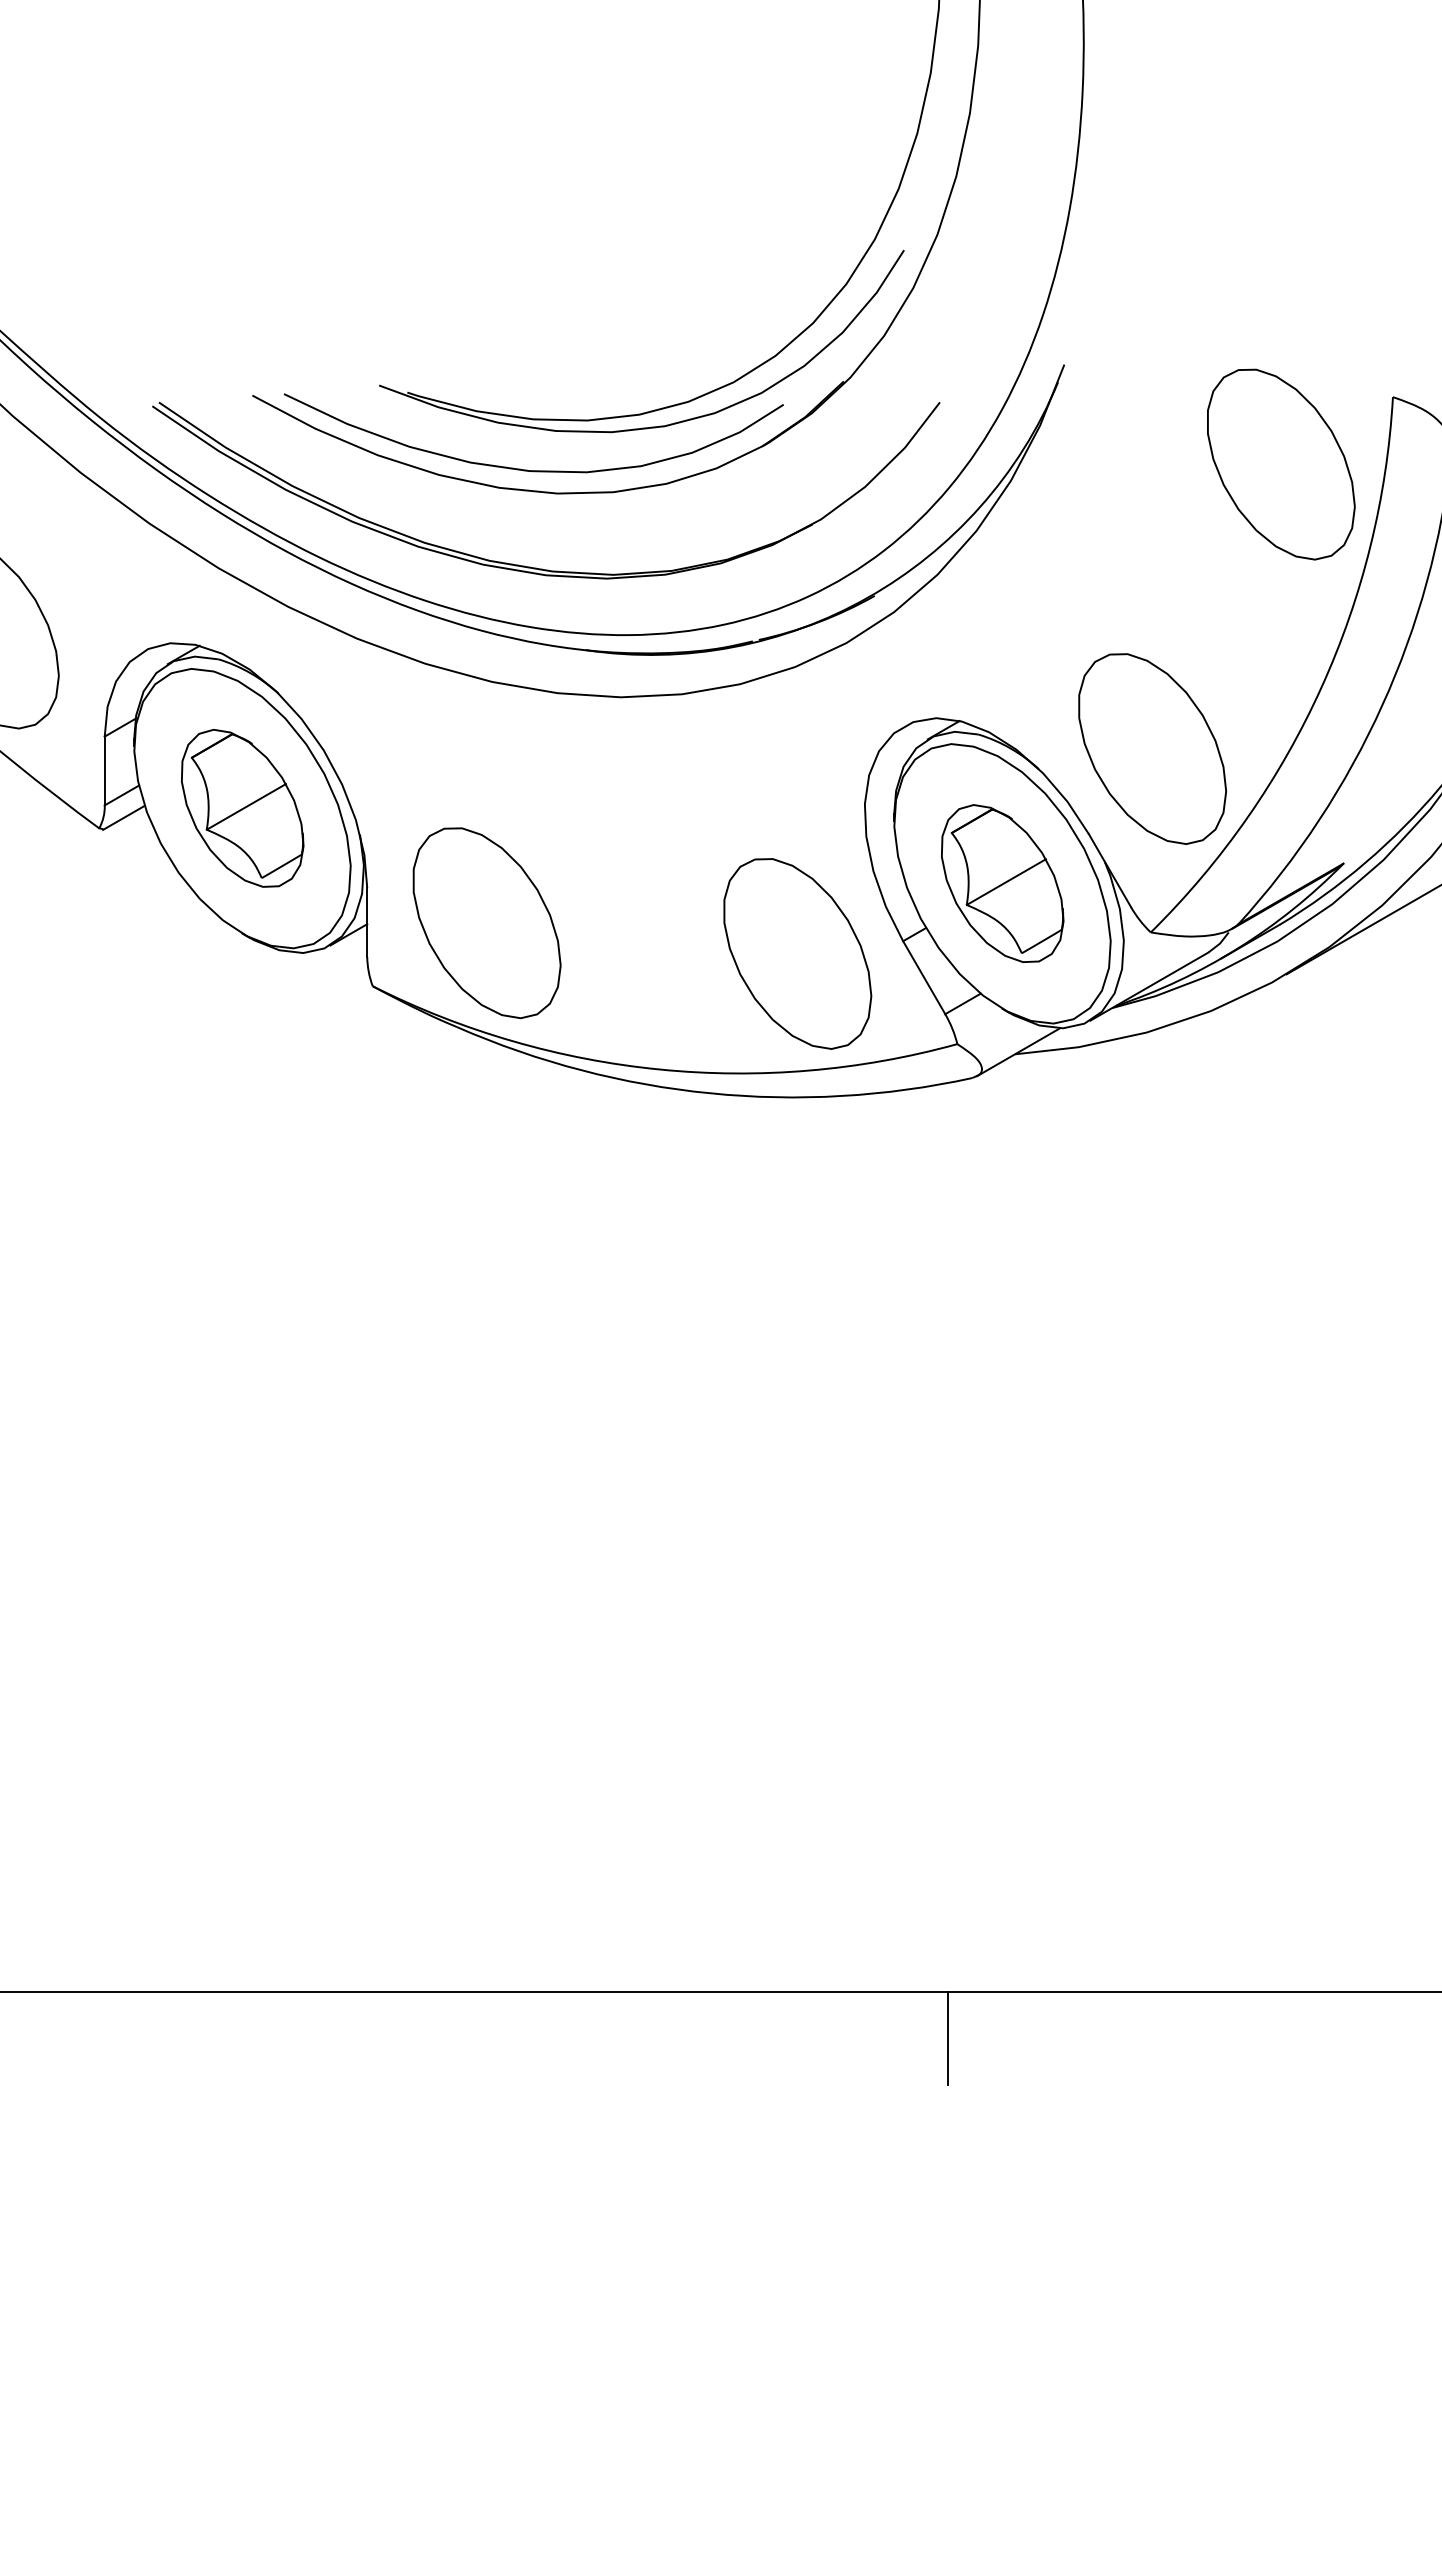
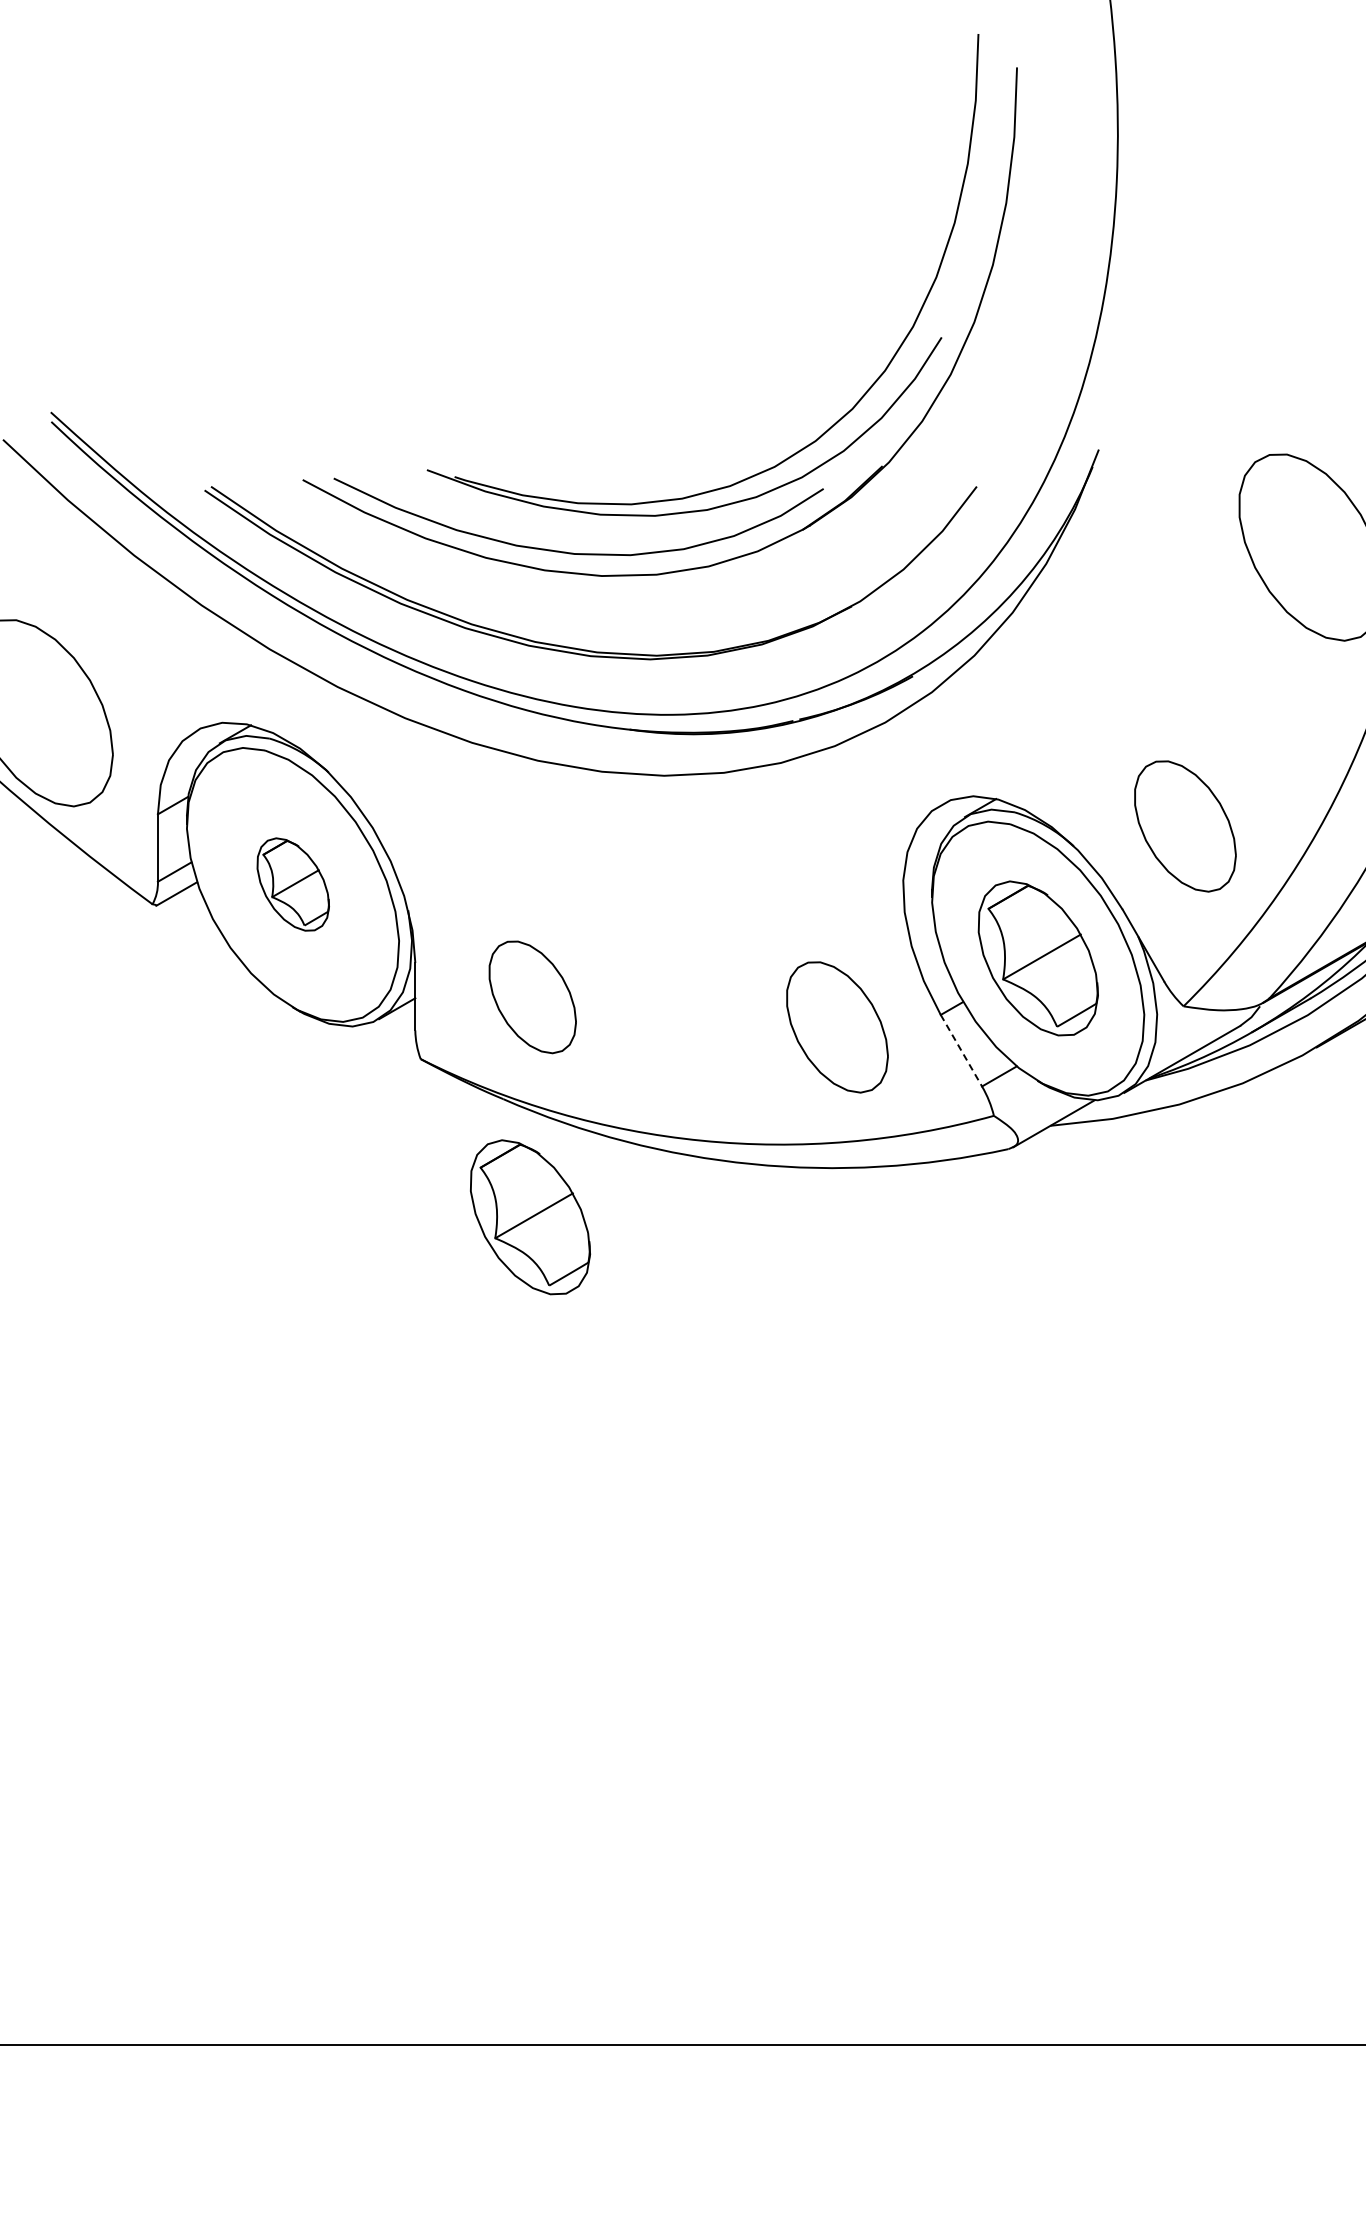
part: (1152, 748) -> (1185, 825), size x0.7
part: (242, 807) -> (293, 883), size x0.6
part: (486, 923) -> (532, 997), size x0.6
part: (797, 953) -> (837, 1026), size x0.7
line: (924, 978) -> (961, 1051), solid -> dashed
part: (484, 1147) -> (530, 1217), added
line: (947, 2037) -> (984, 2089), removed

